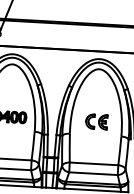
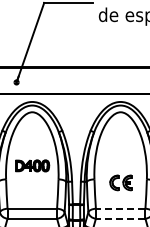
part: (96, 121) -> (120, 182), moved
line: (93, 163) -> (120, 208), solid -> dashed
line: (93, 173) -> (120, 218), solid -> dashed

